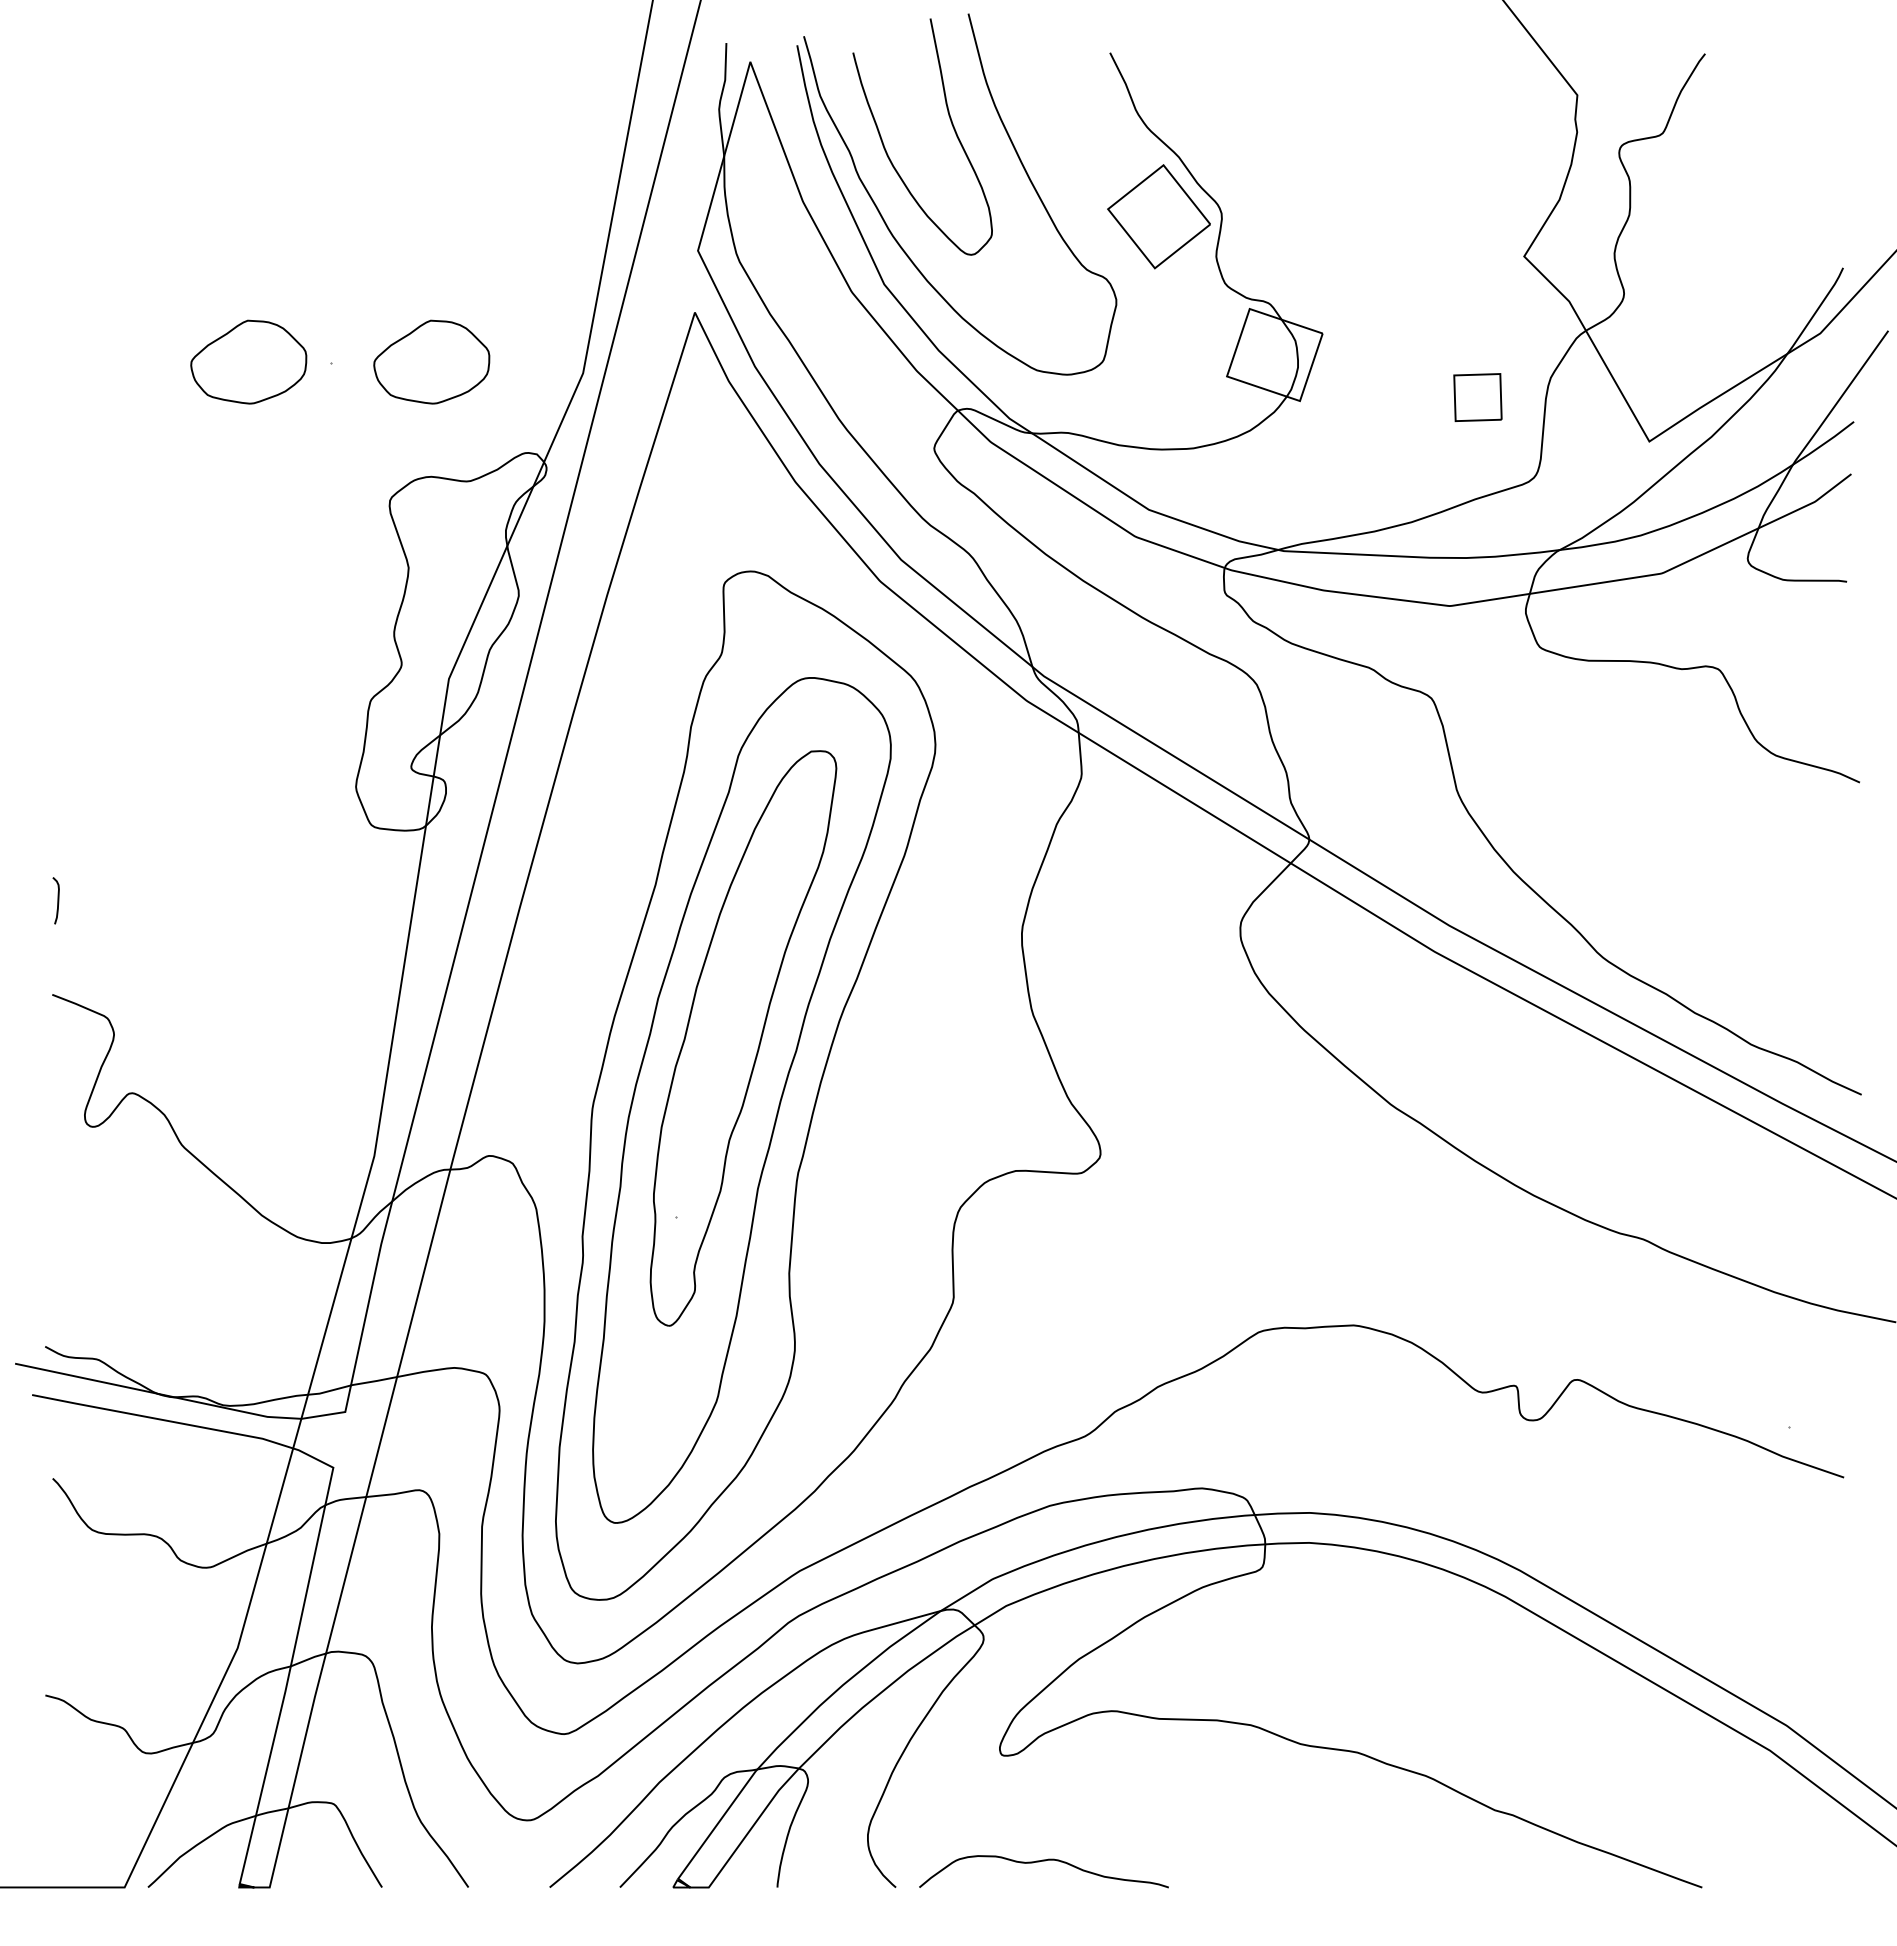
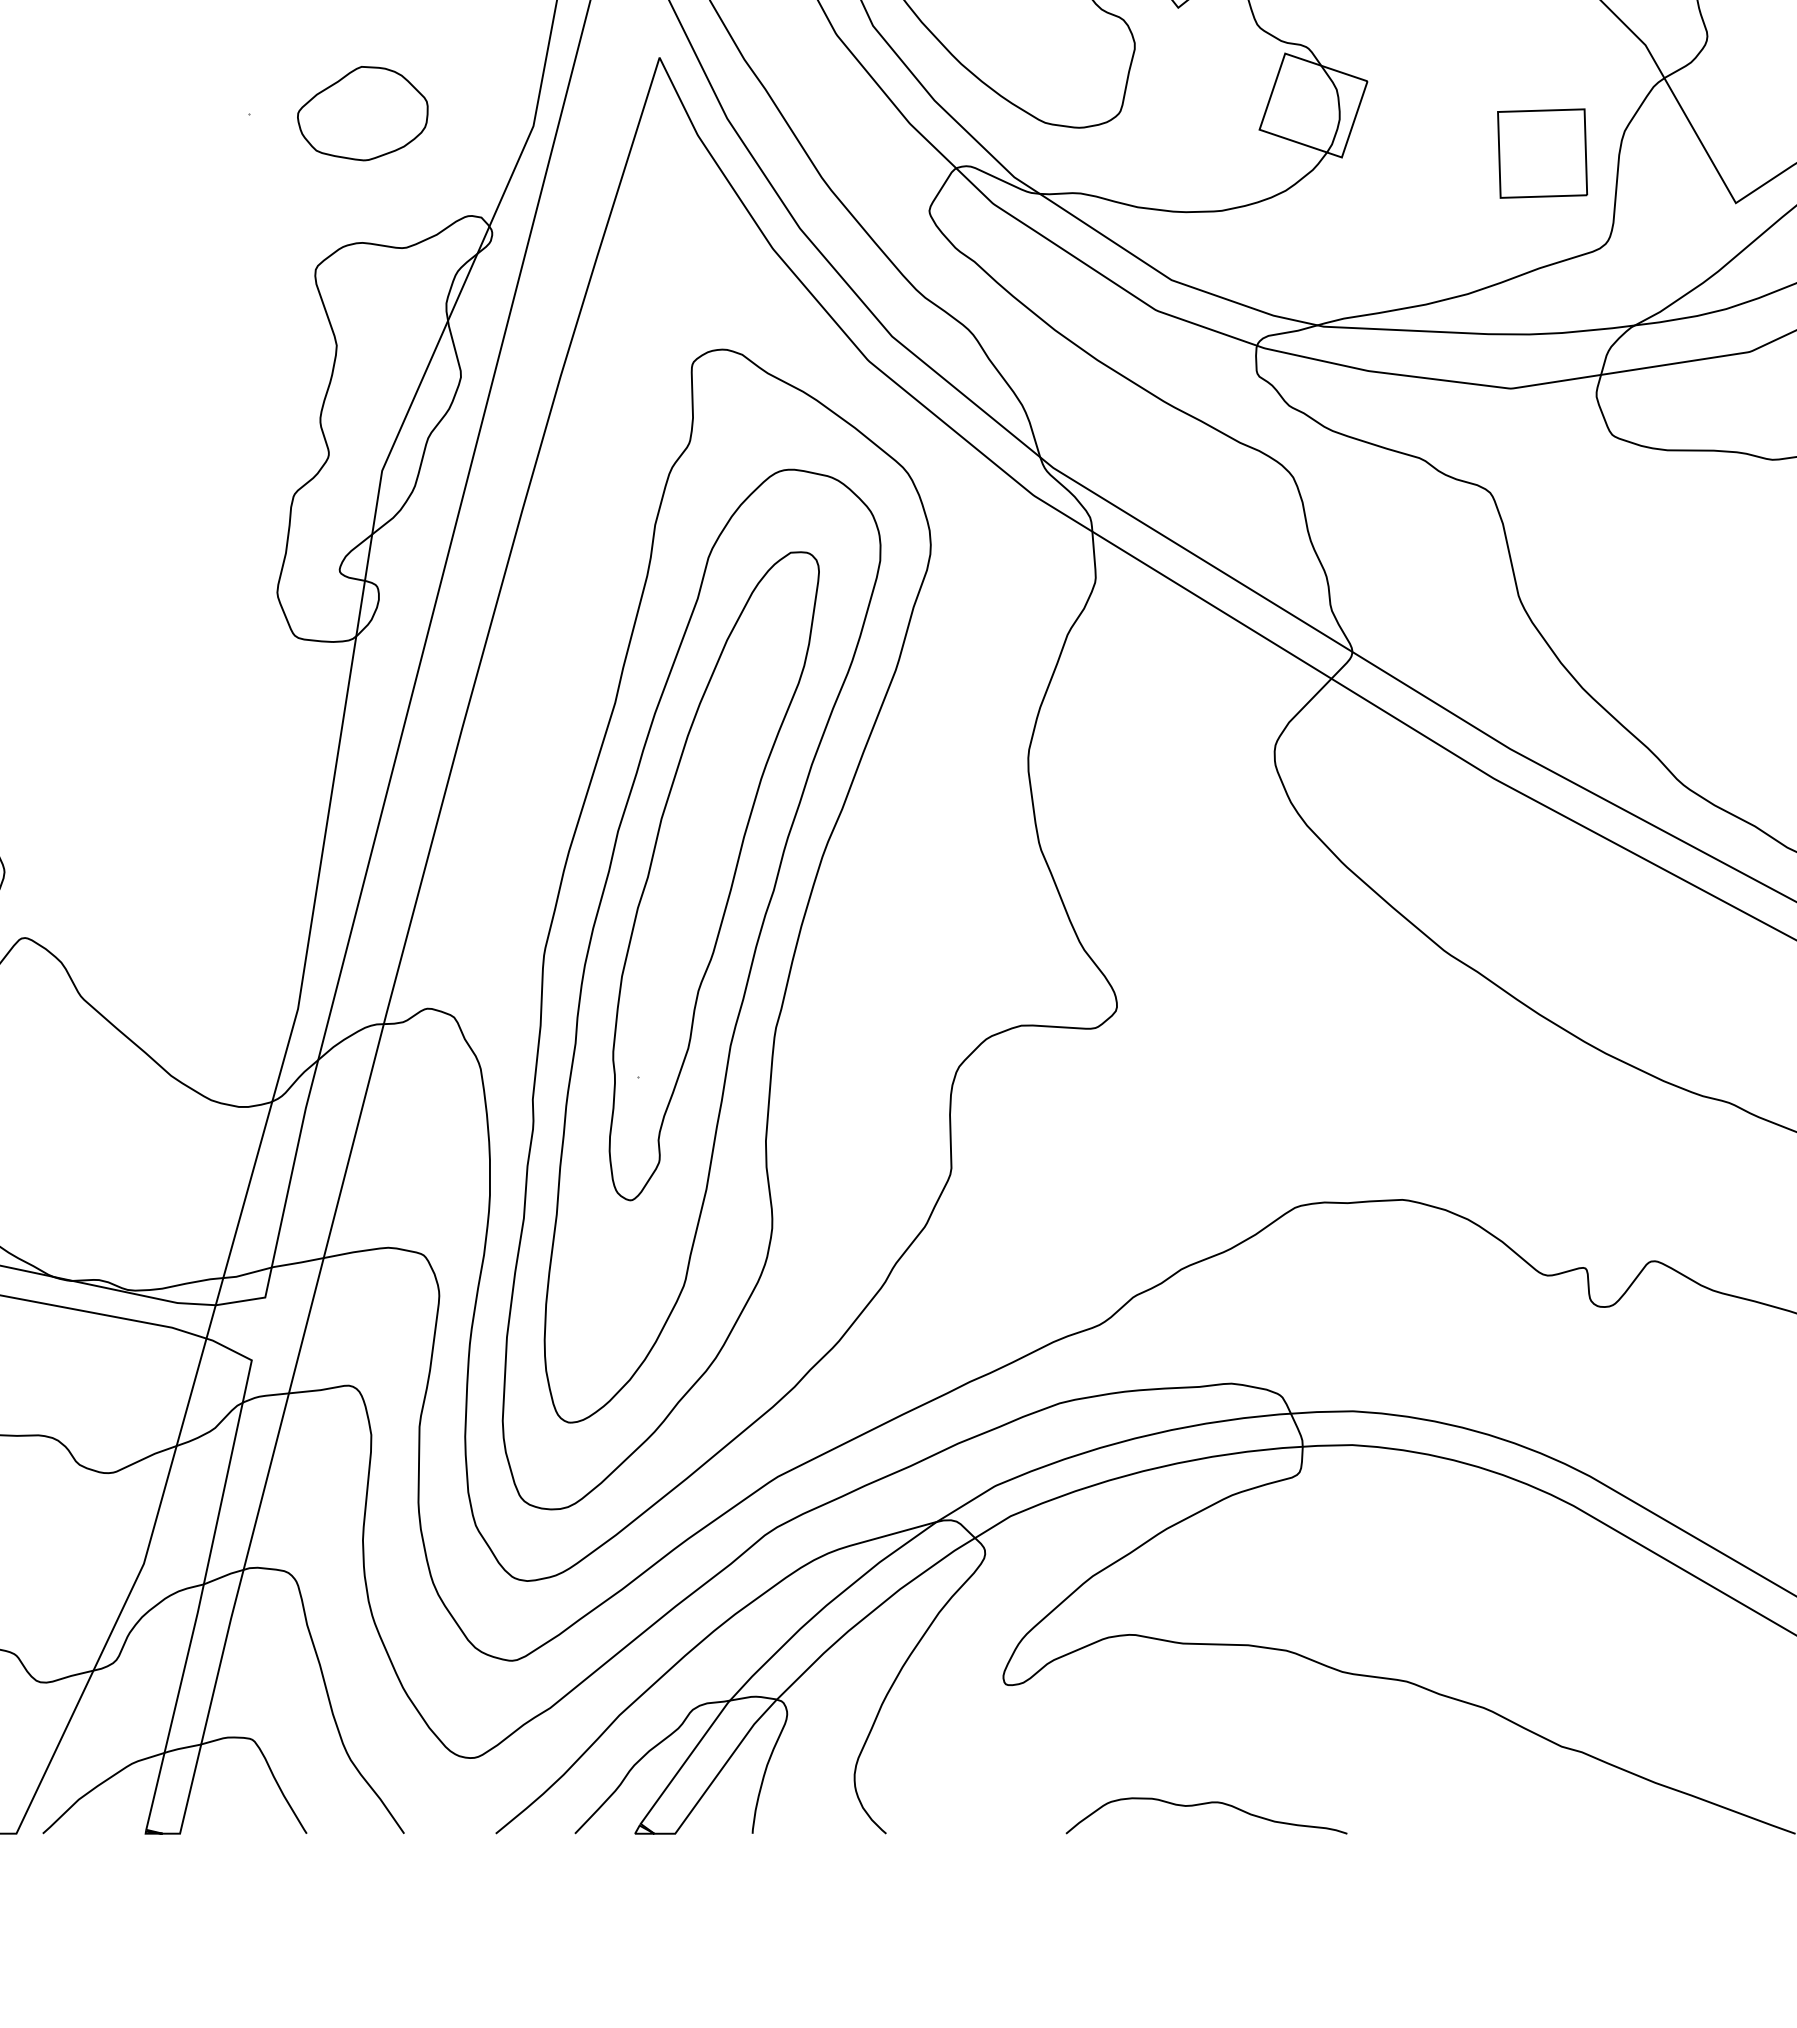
part: (248, 361) -> (156, 112), removed
part: (1477, 397) -> (1542, 153), size x1.67
curve: (1039, 1862) -> (1201, 1805), moved

